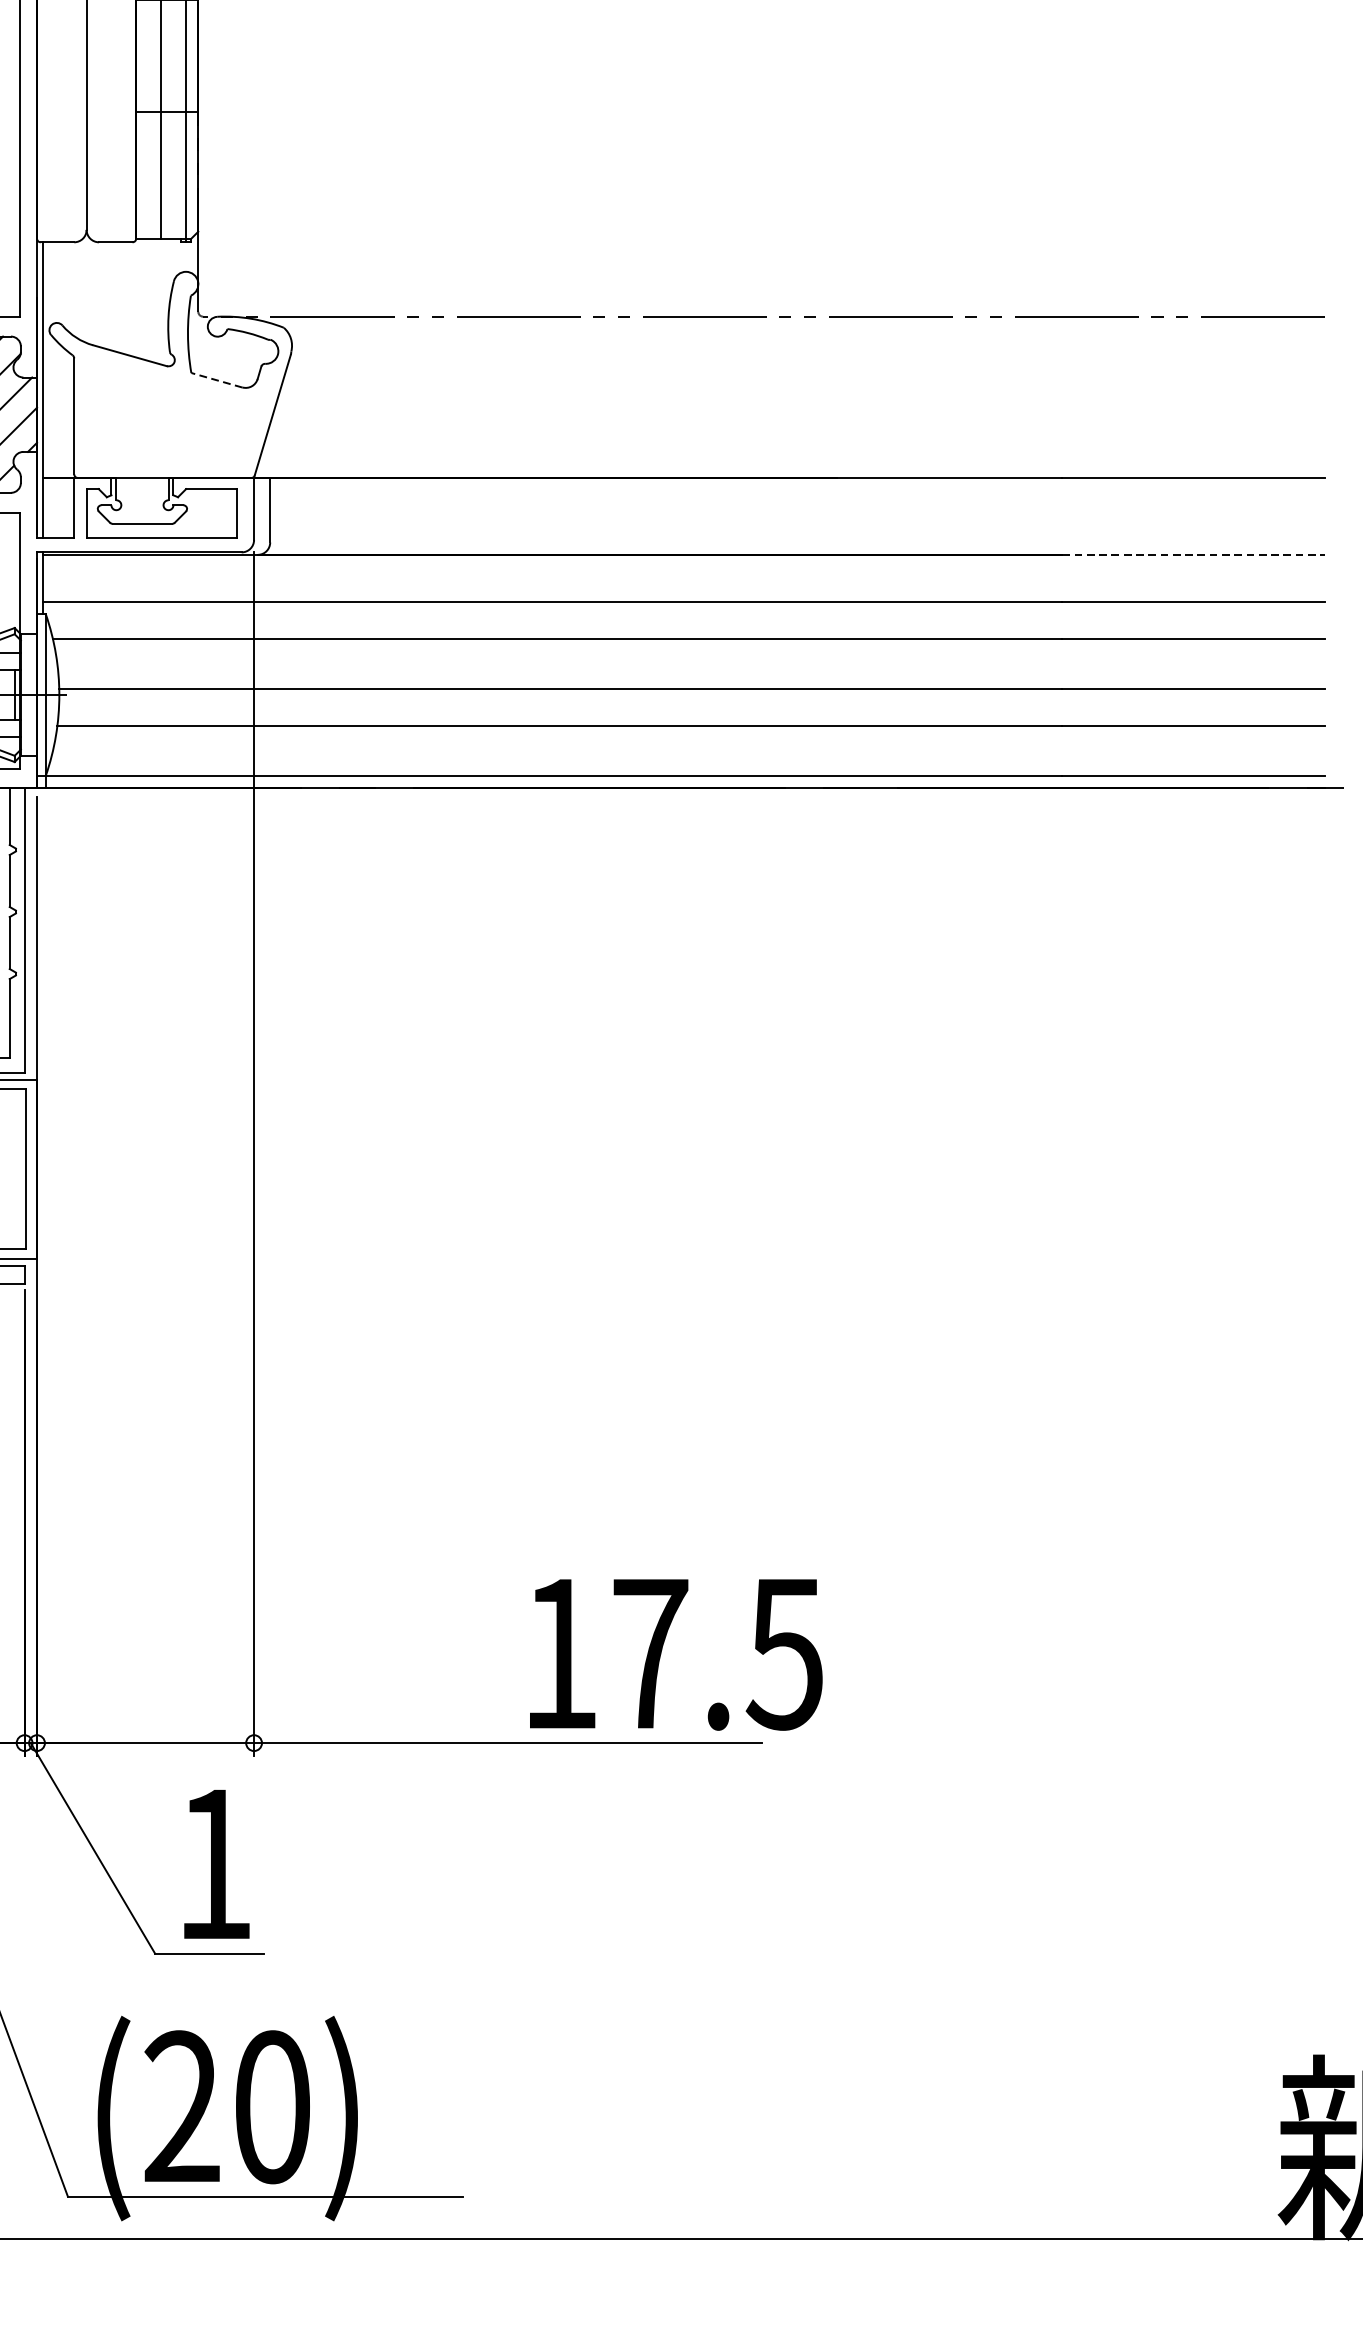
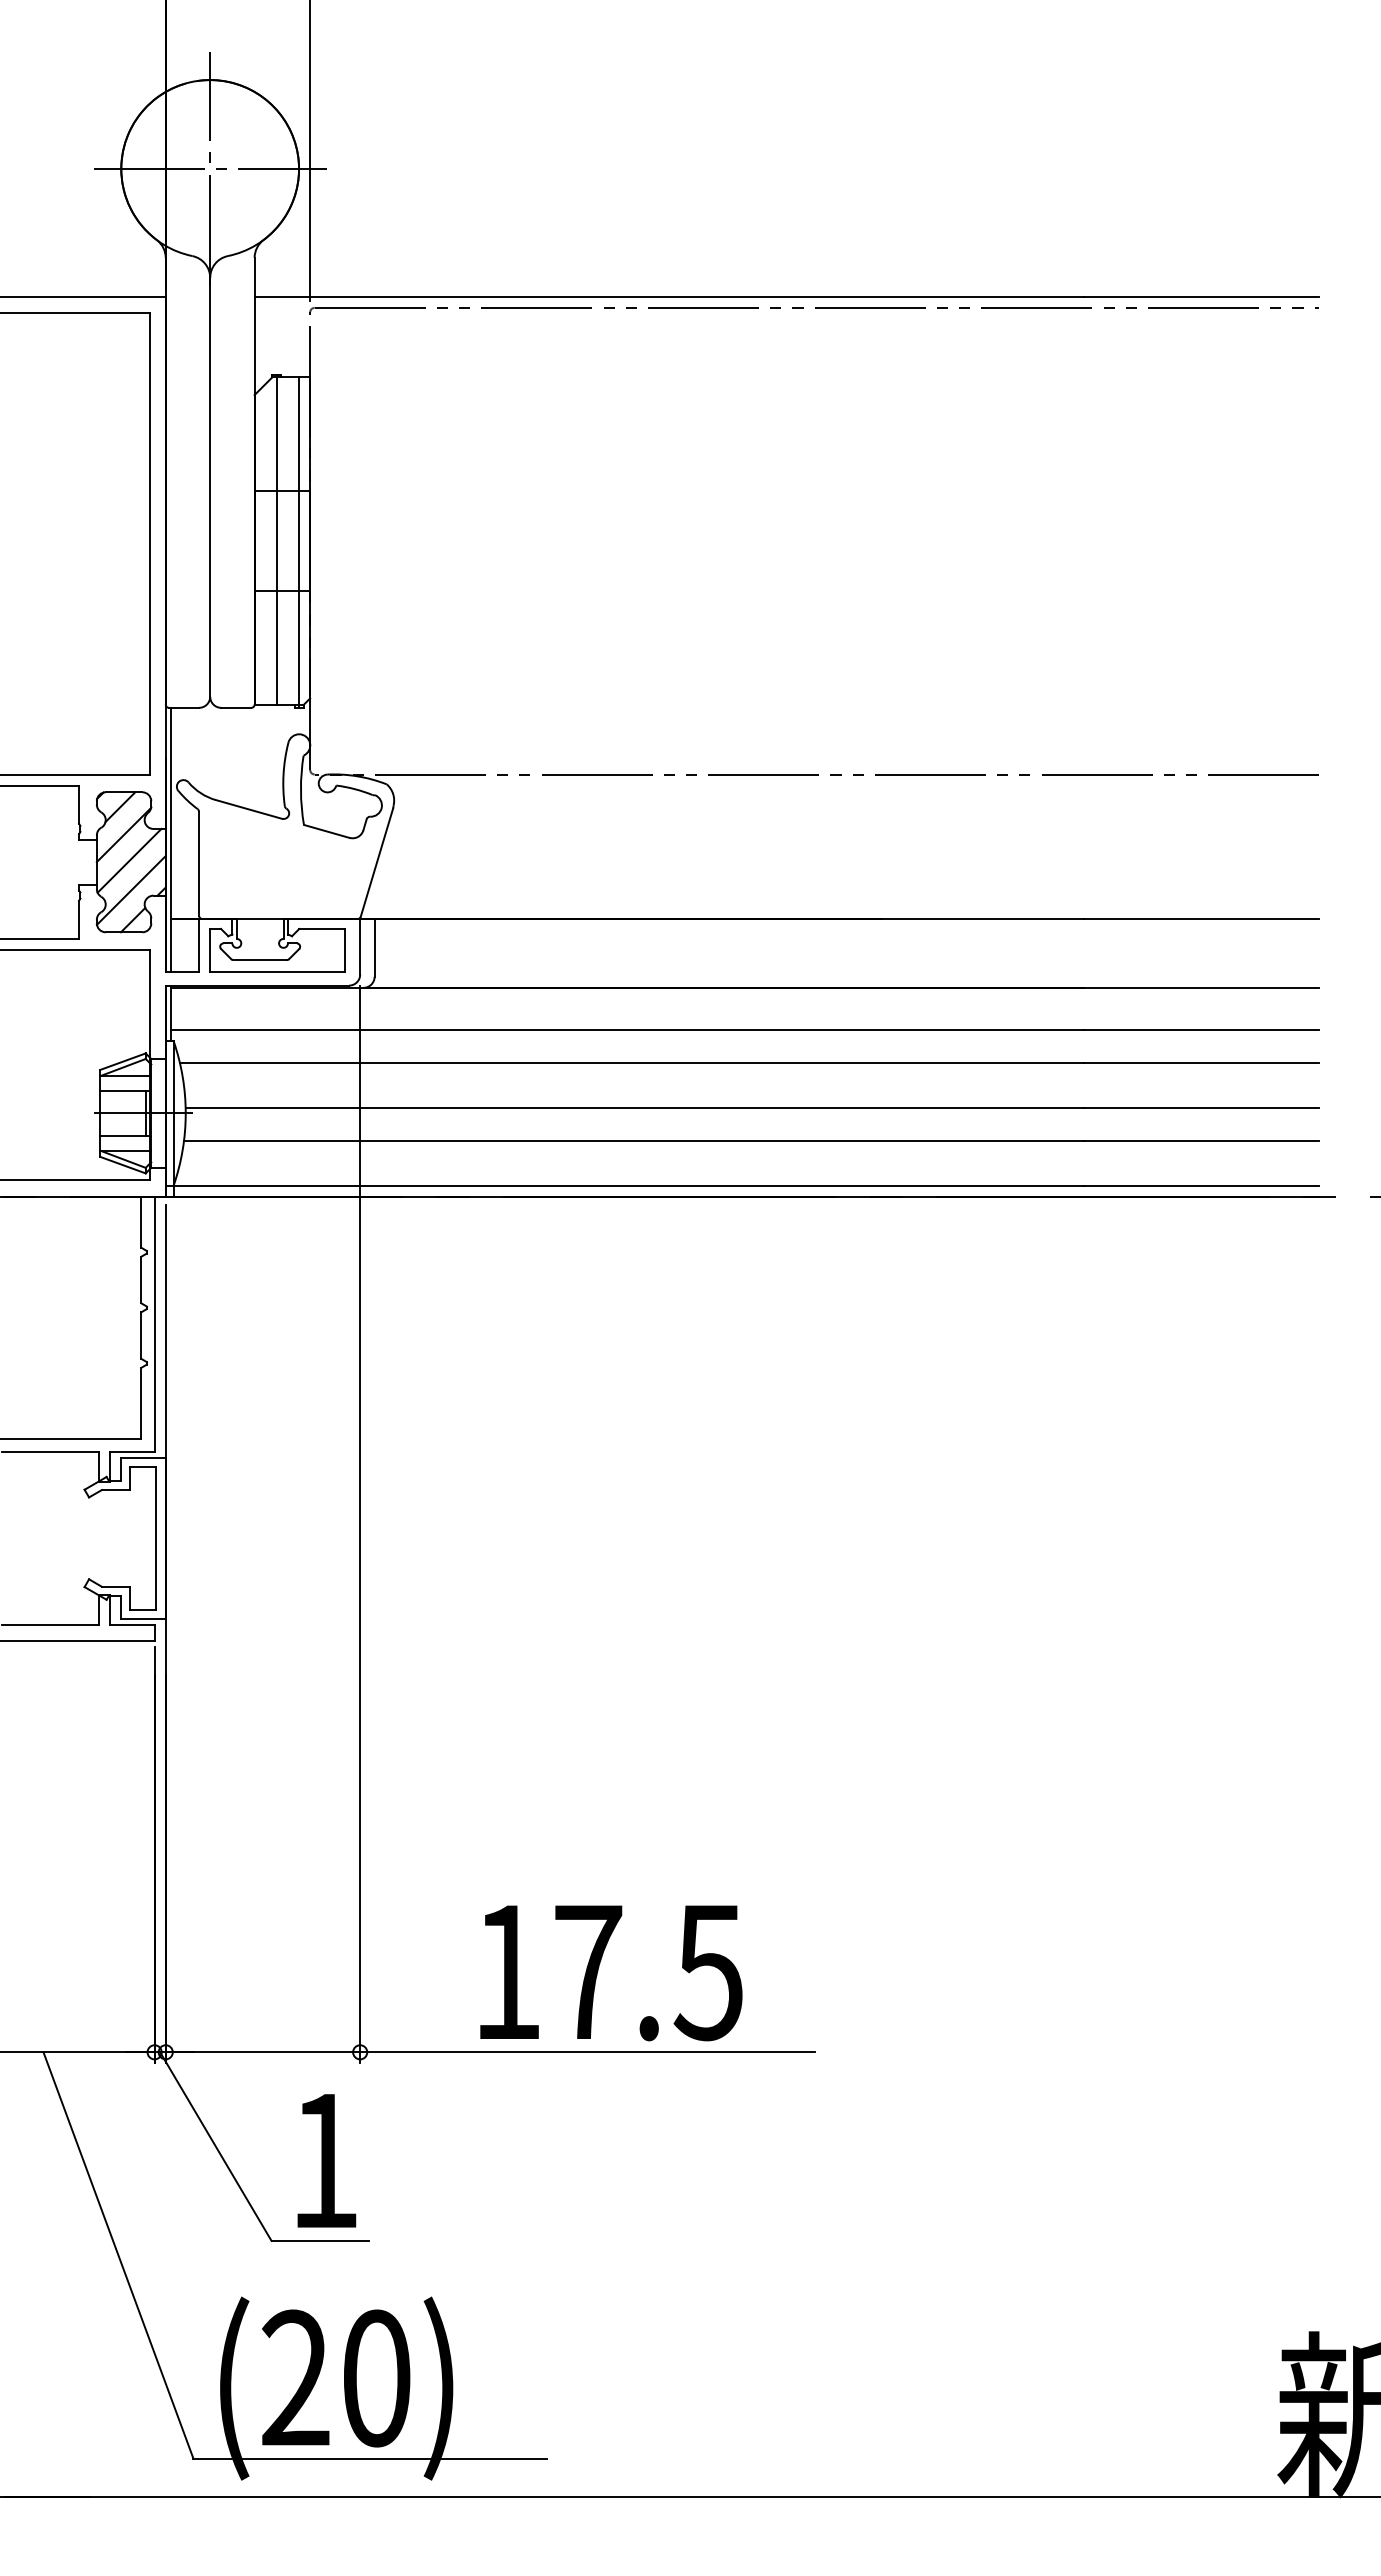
line: (216, 380) -> (326, 831), dashed -> solid
line: (1193, 554) -> (1201, 987), dashed -> solid
text: (676, 1655) -> (611, 1973), moved

